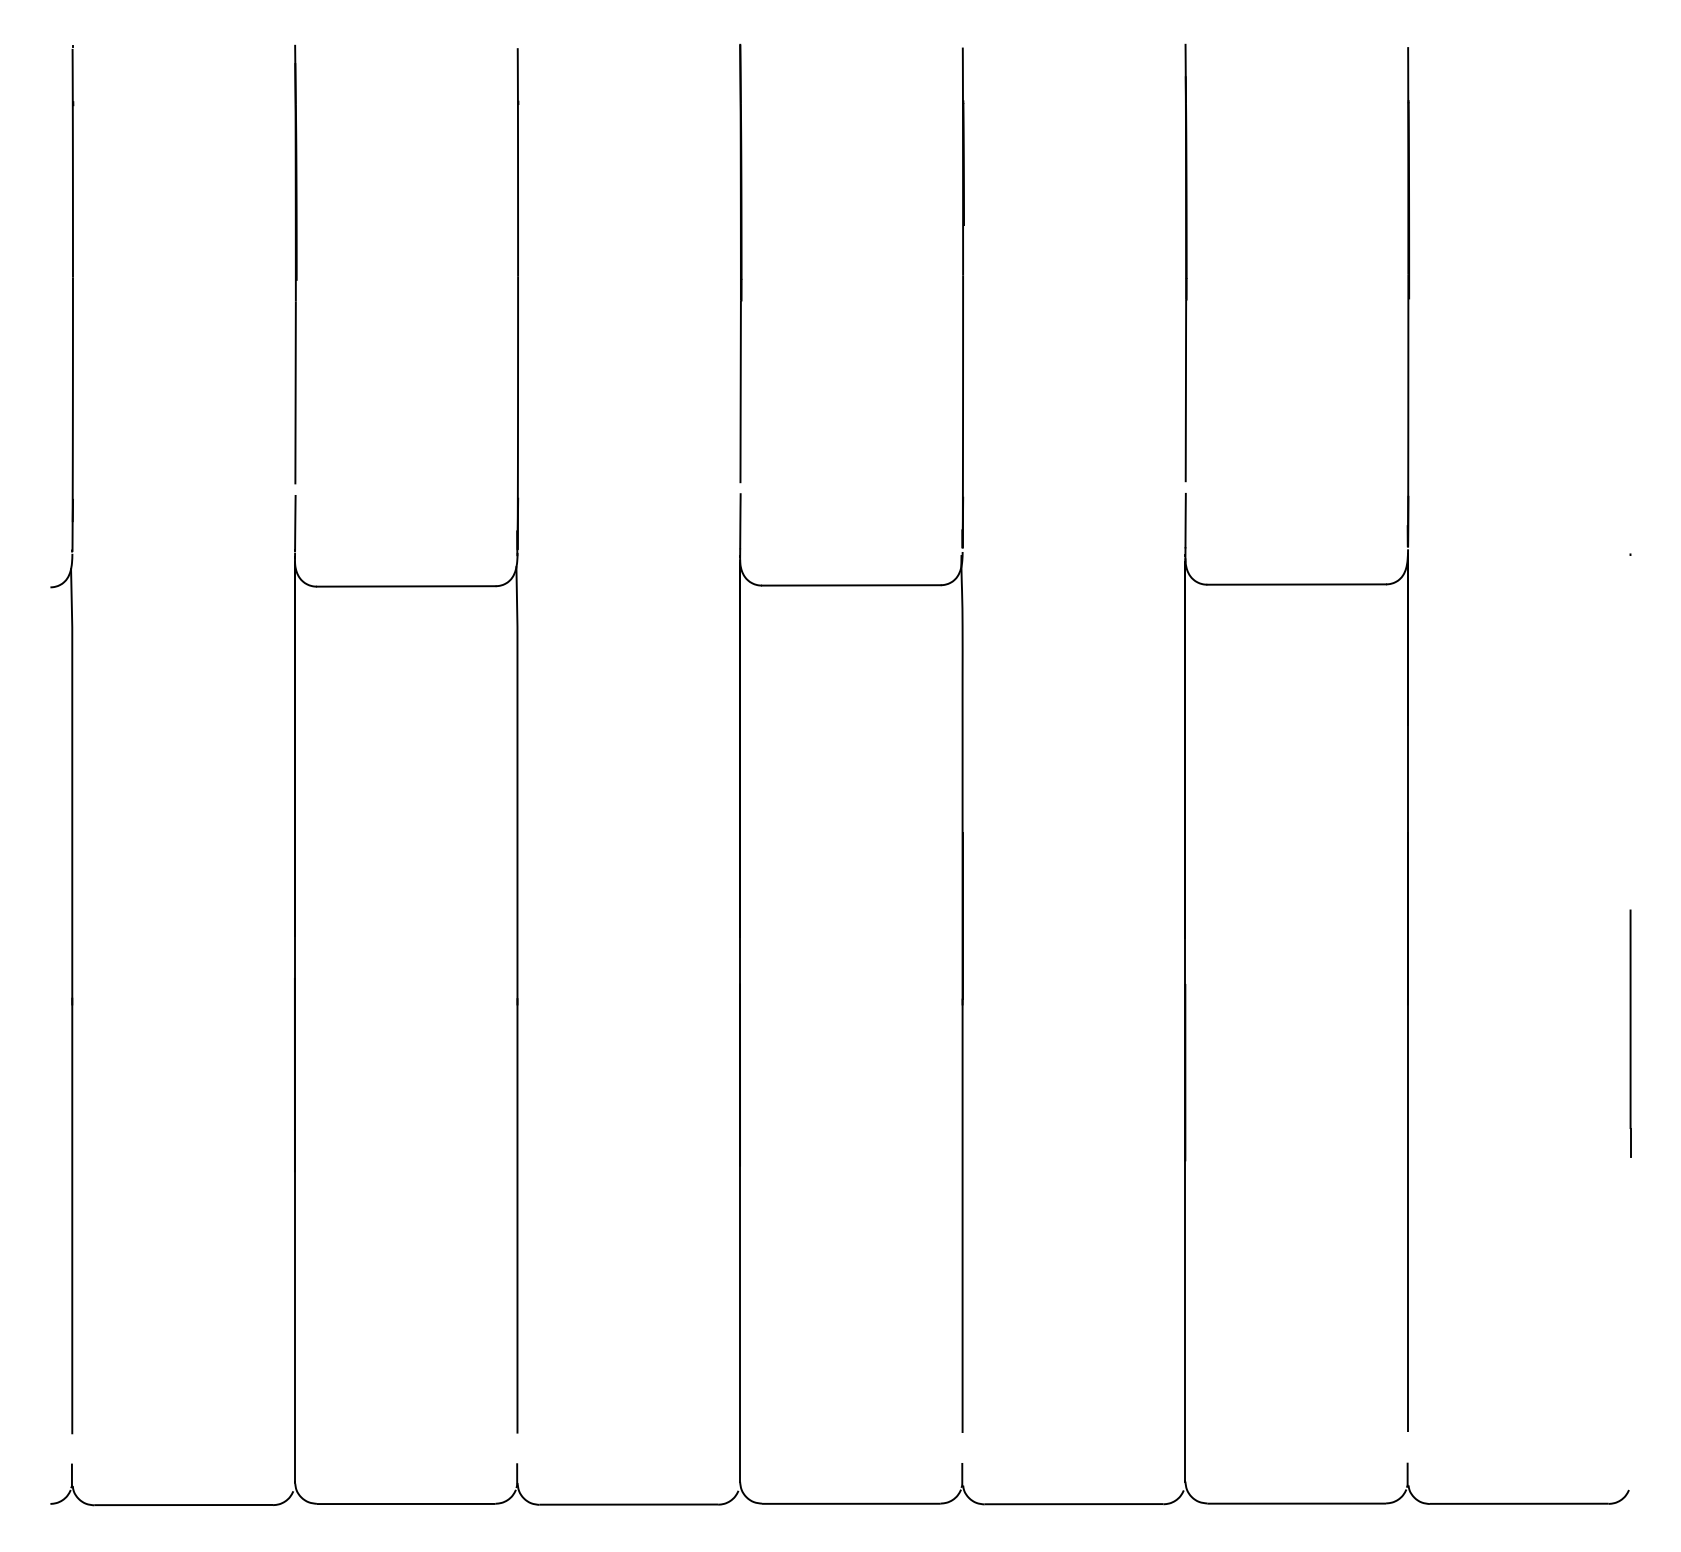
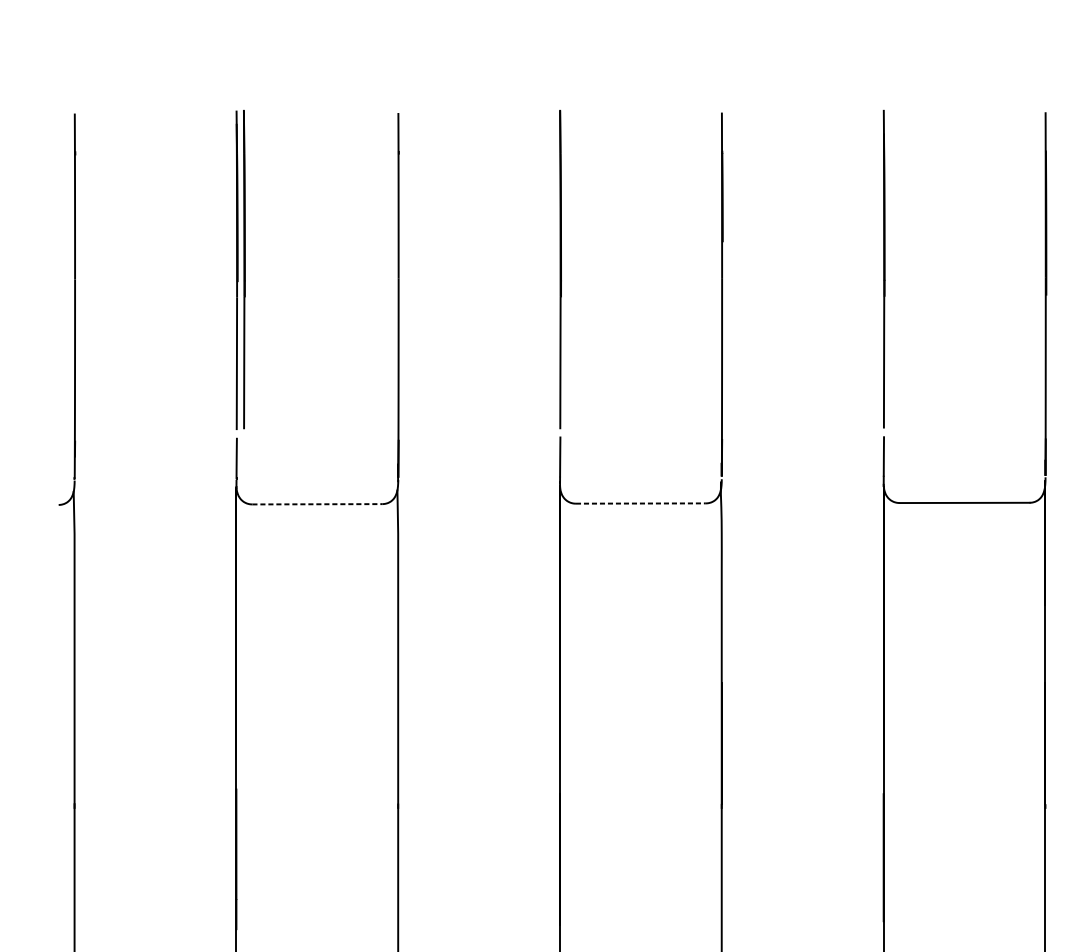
line: (305, 263) -> (244, 269), added
line: (851, 585) -> (640, 503), solid -> dashed
line: (406, 586) -> (317, 504), solid -> dashed

